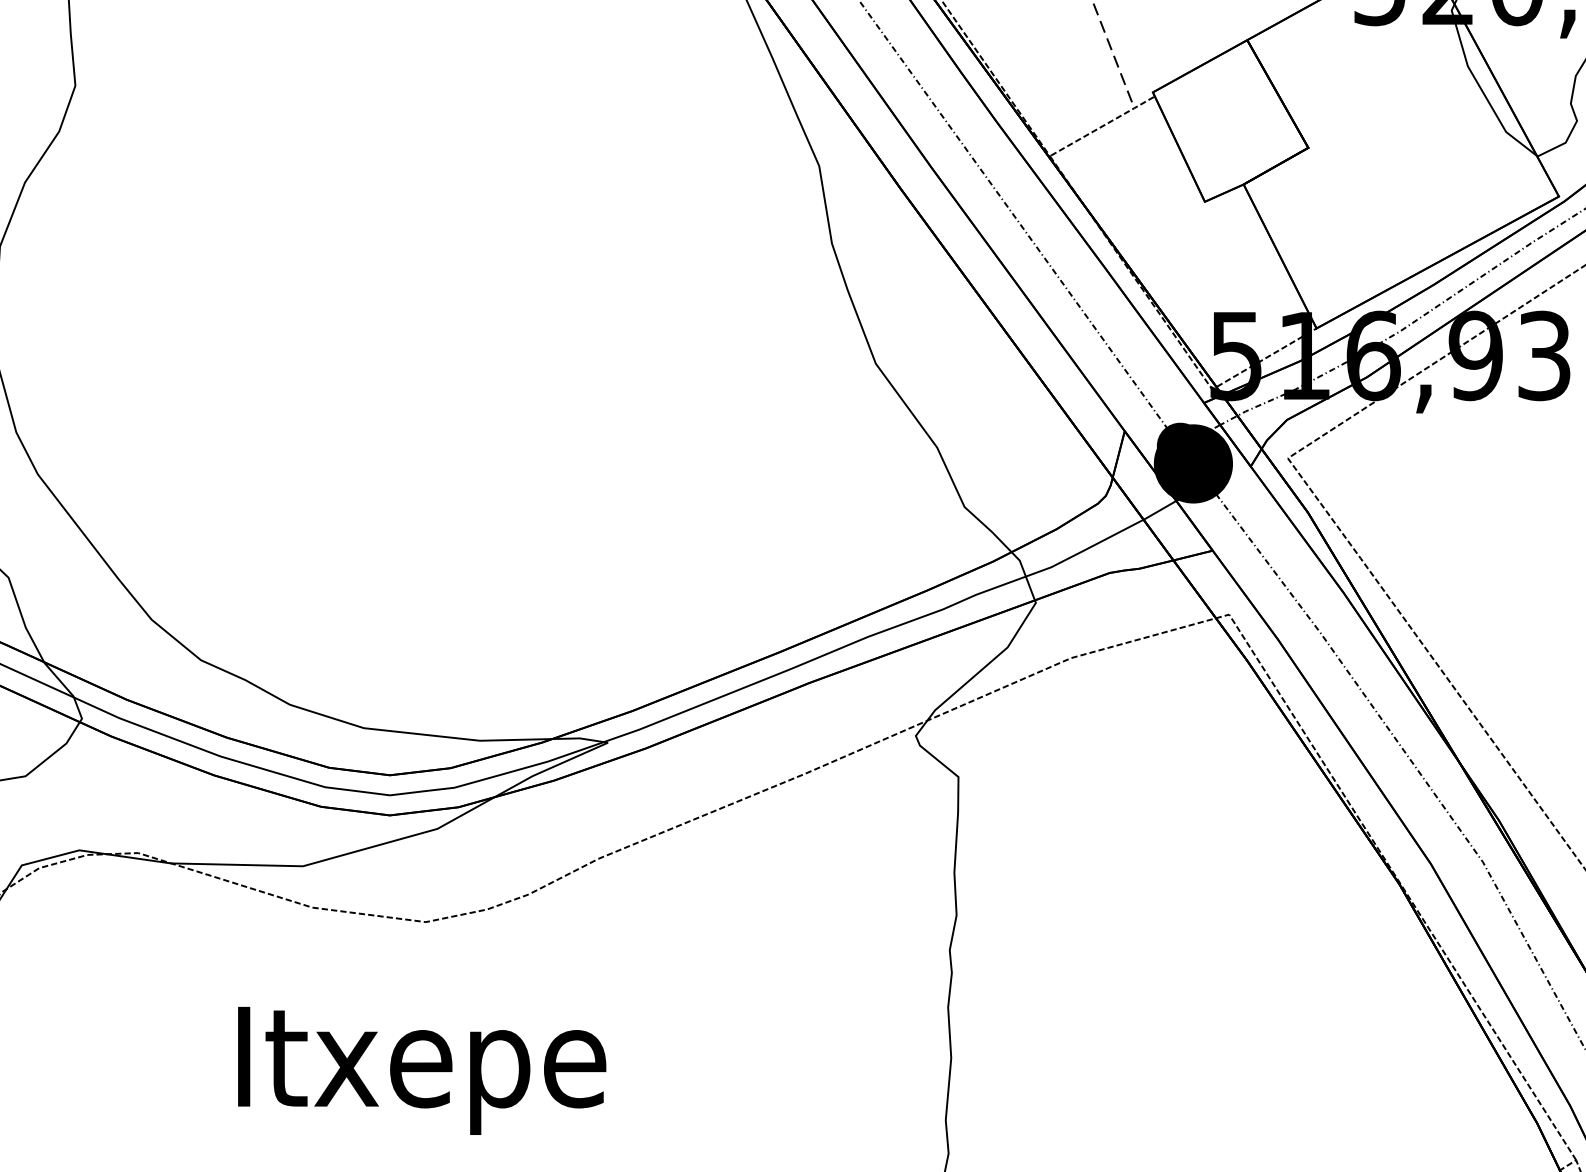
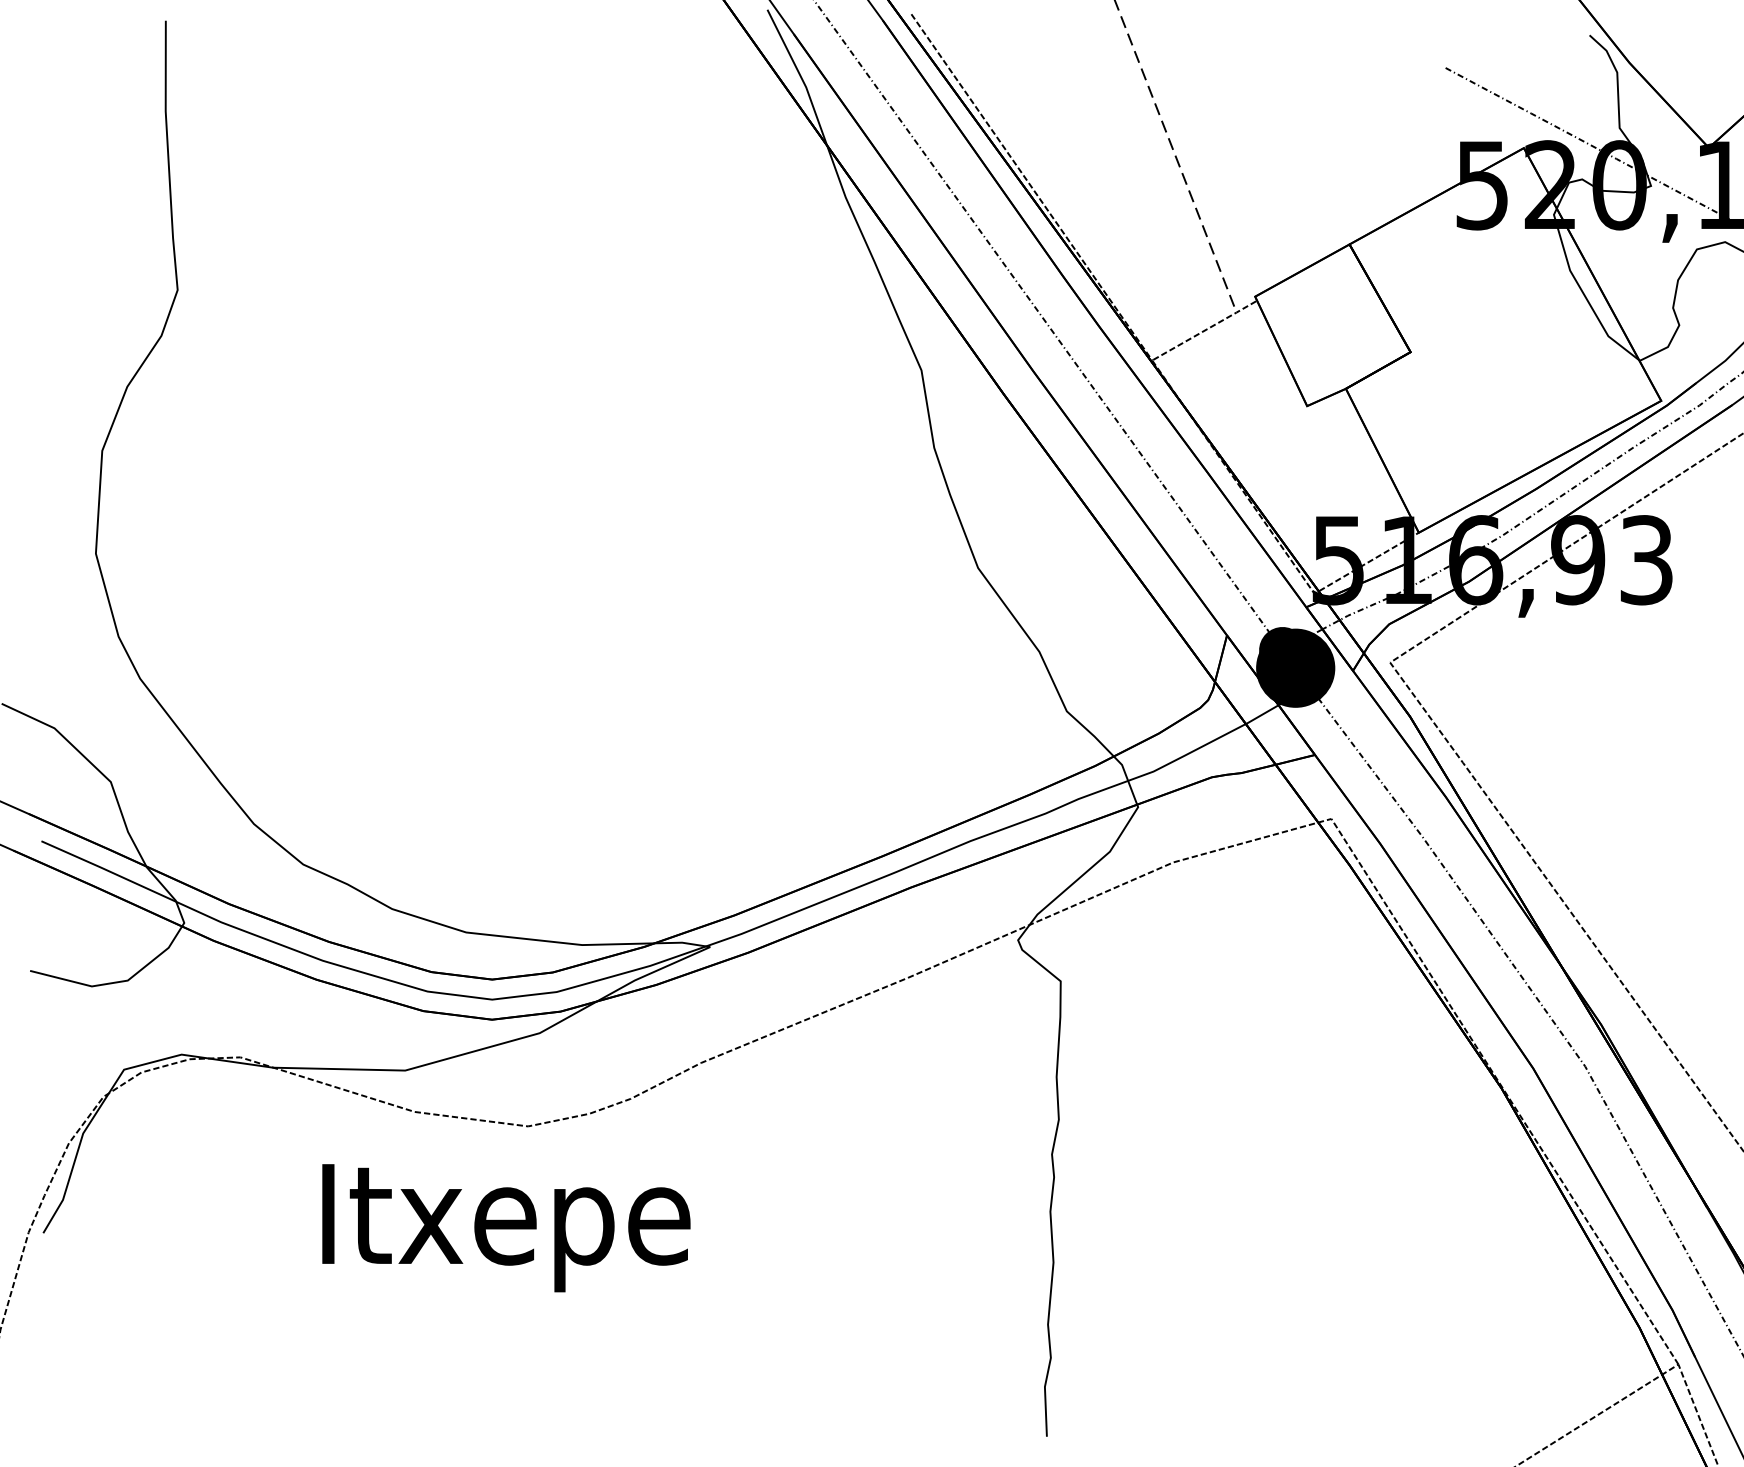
text: (422, 1071) -> (506, 1228), moved

